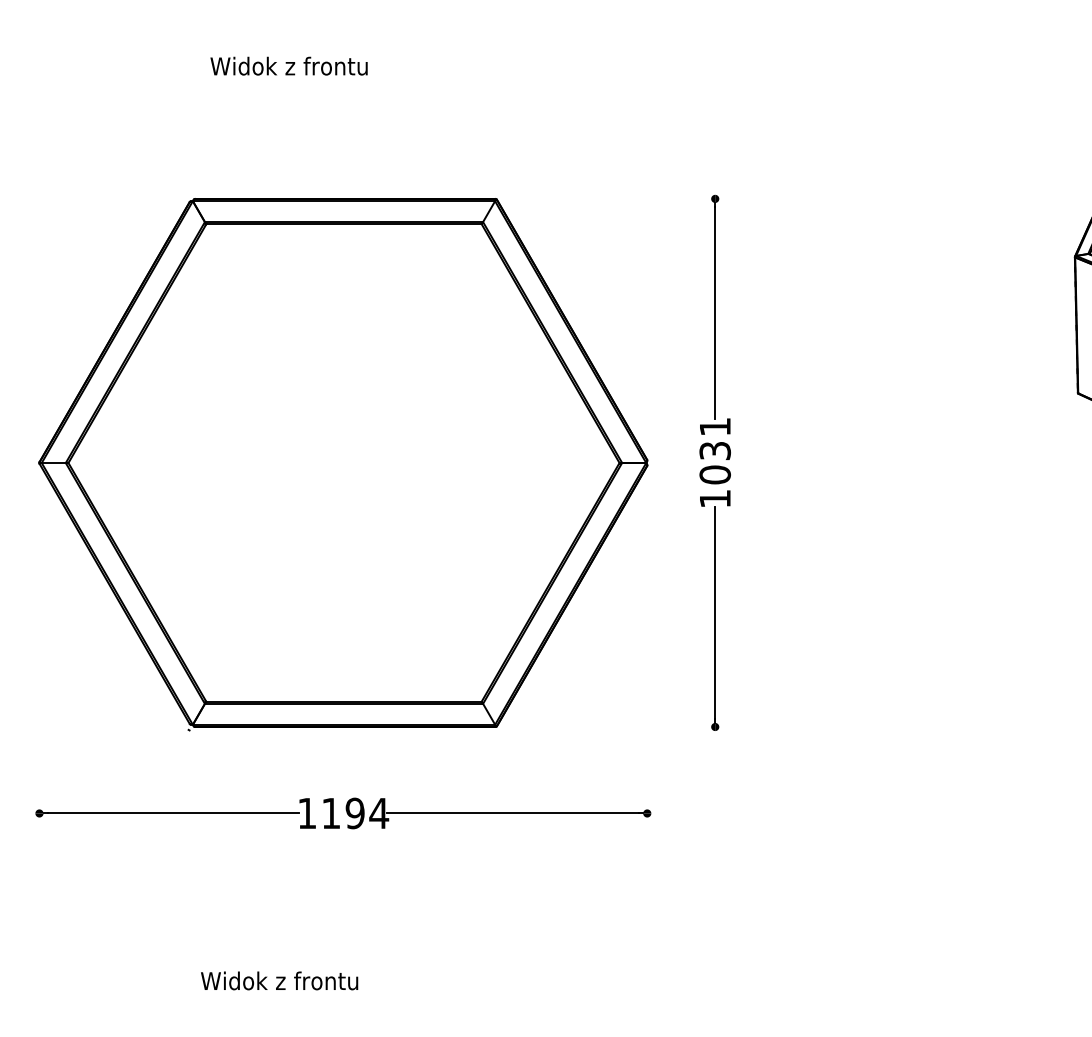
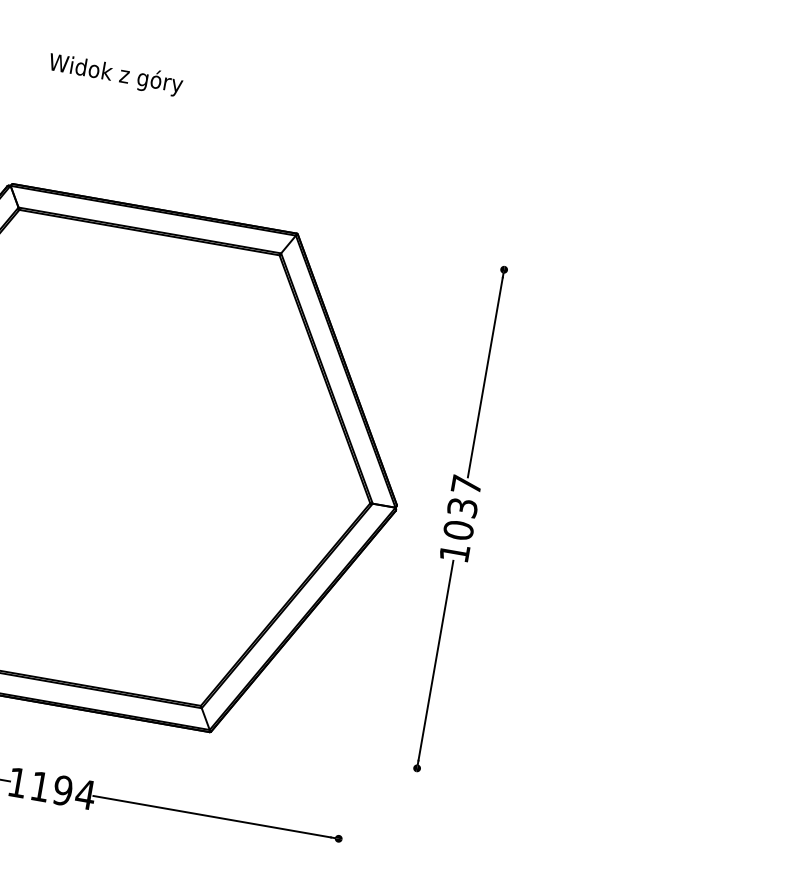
text: (335, 67) -> (167, 83), Widok z frontu -> Widok z góry
text: (715, 426) -> (466, 484), 1031 -> 1037

